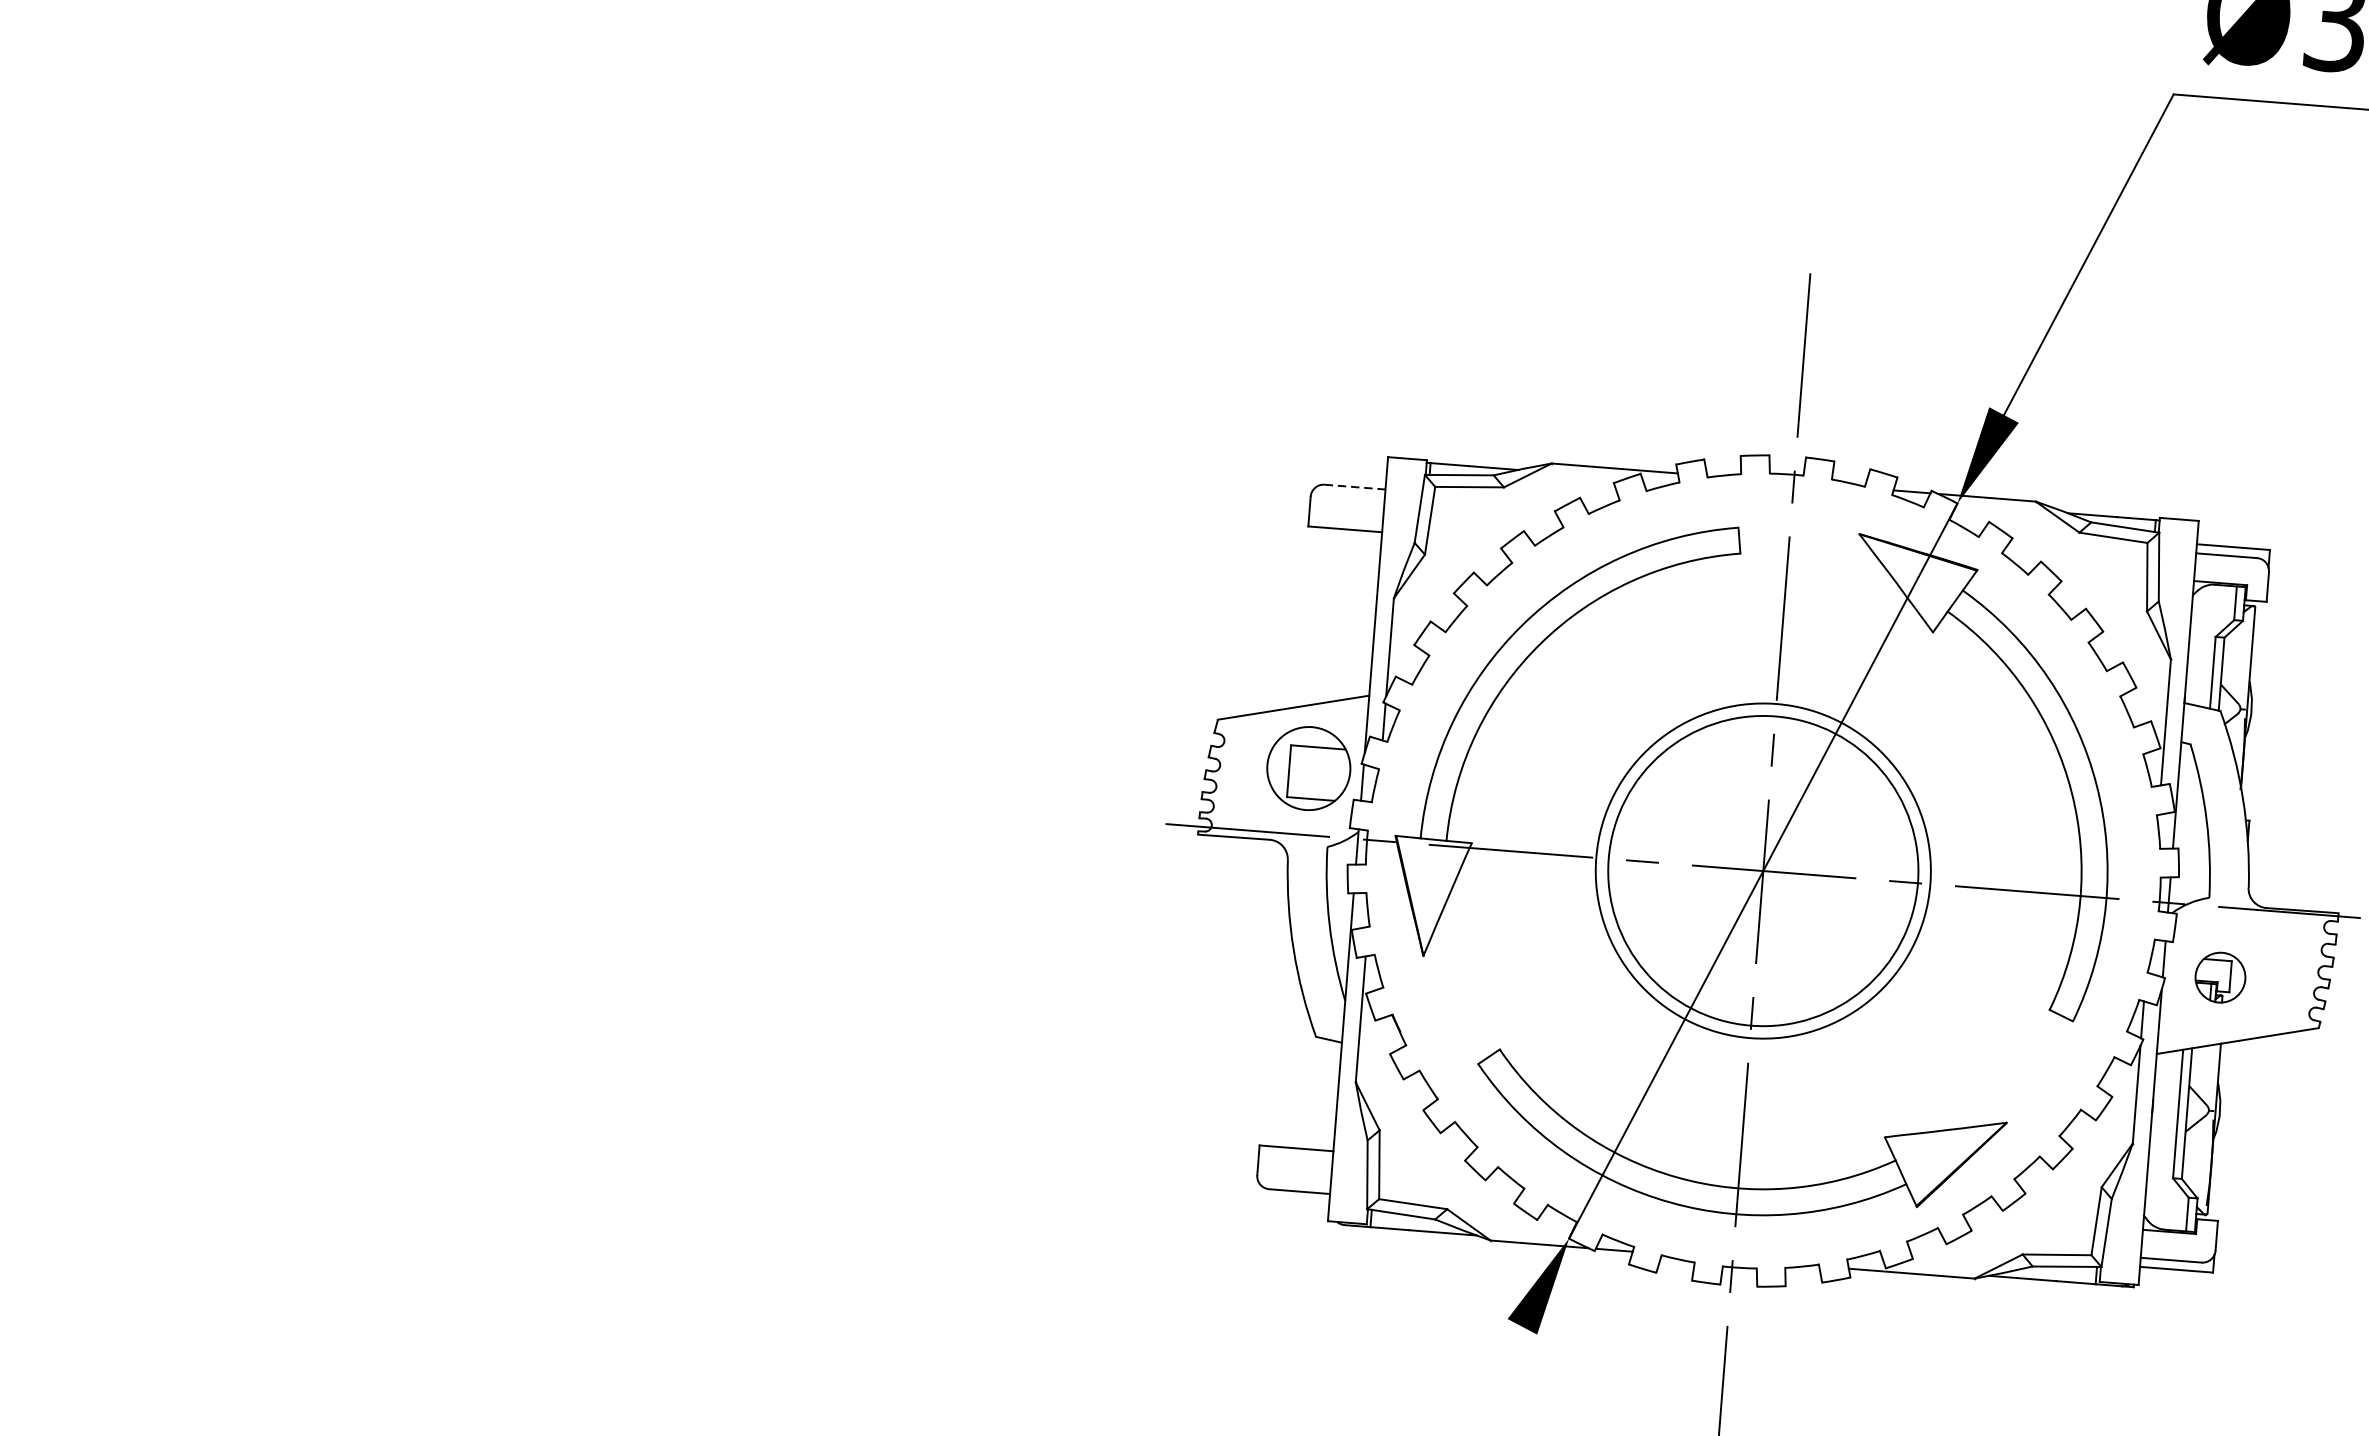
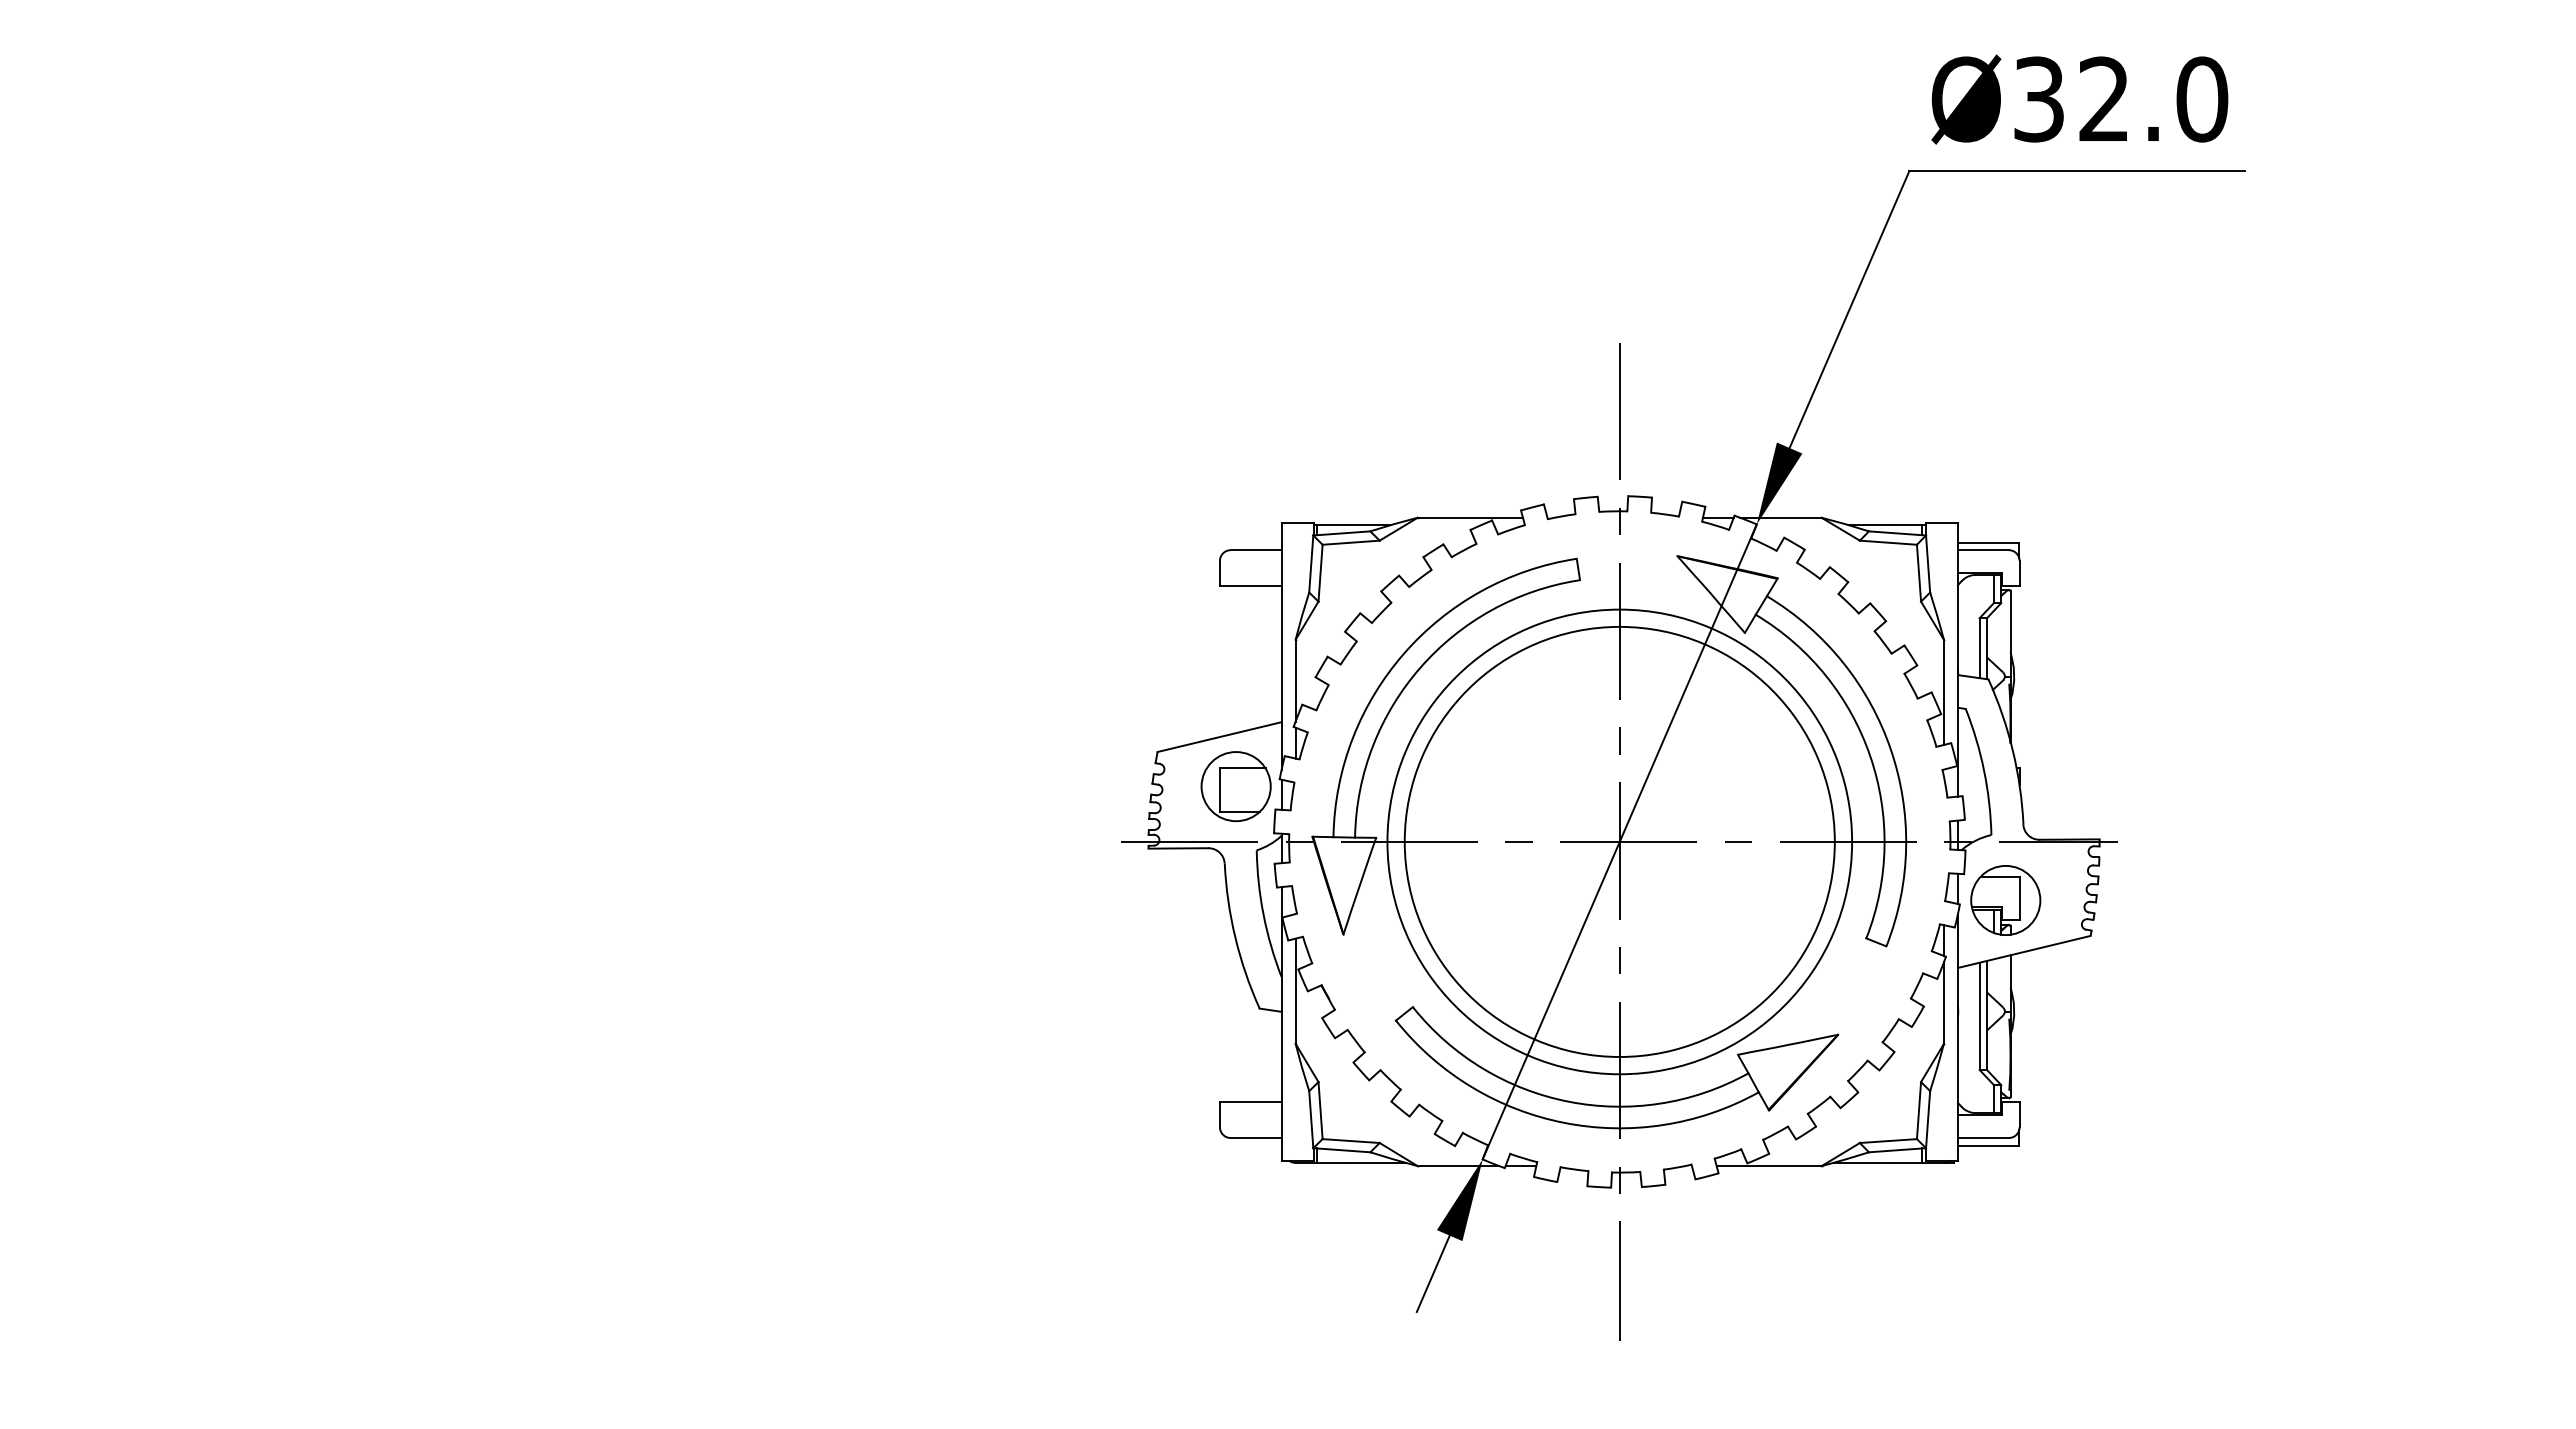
line: (1355, 487) -> (1256, 550), dashed -> solid
circle: (1763, 870) -> (1619, 841), size x1.67
circle: (1763, 870) -> (1619, 841), size x1.67
part: (2220, 977) -> (2005, 900), size x1.67
line: (1498, 1370) -> (1432, 1273), added

